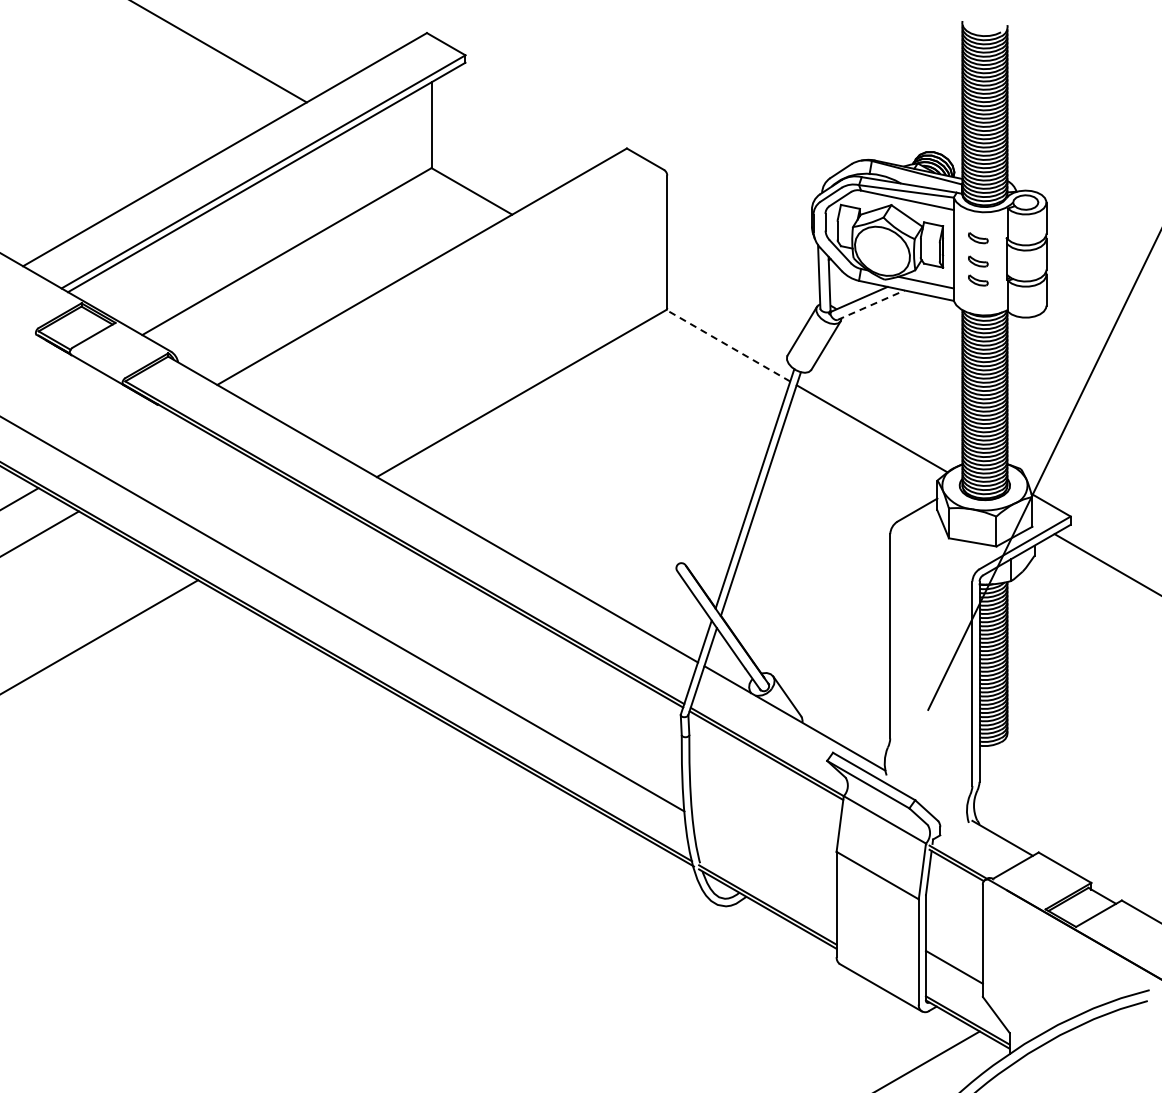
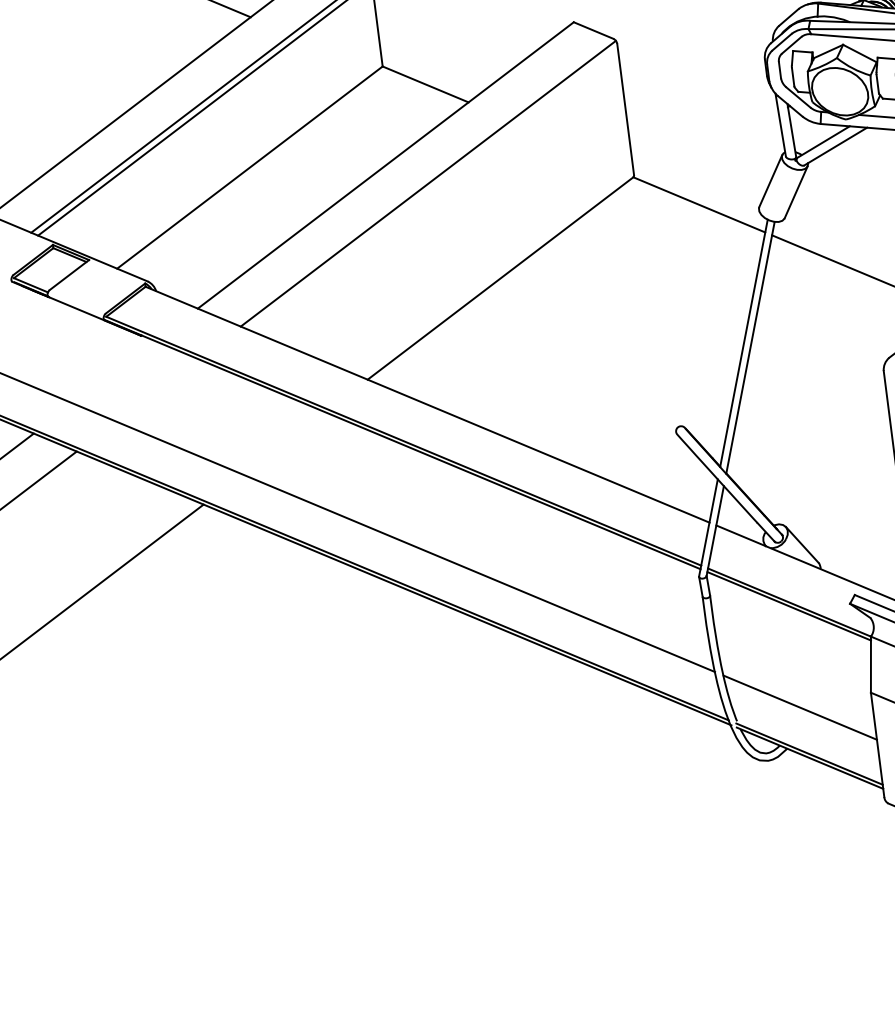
line: (461, 290) -> (427, 183), added
line: (871, 305) -> (836, 146), dashed -> solid
line: (728, 345) -> (699, 204), dashed -> solid
line: (764, 857) -> (800, 707), added

